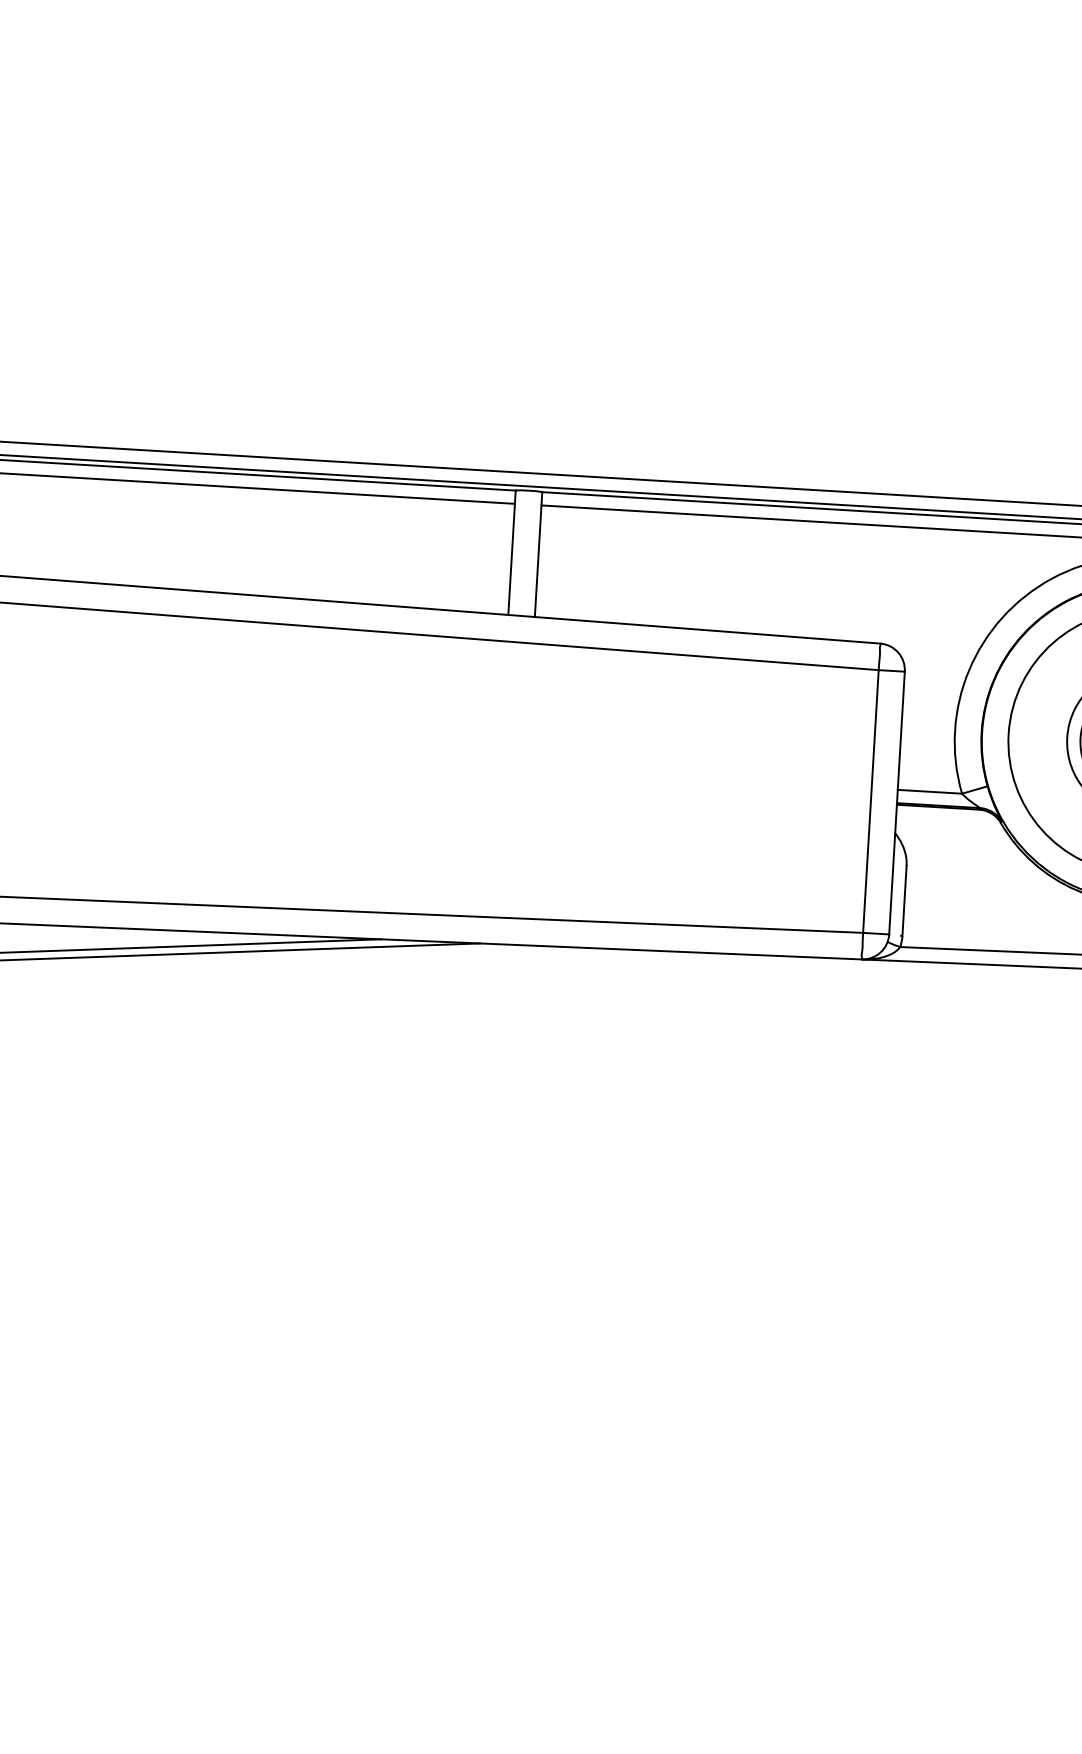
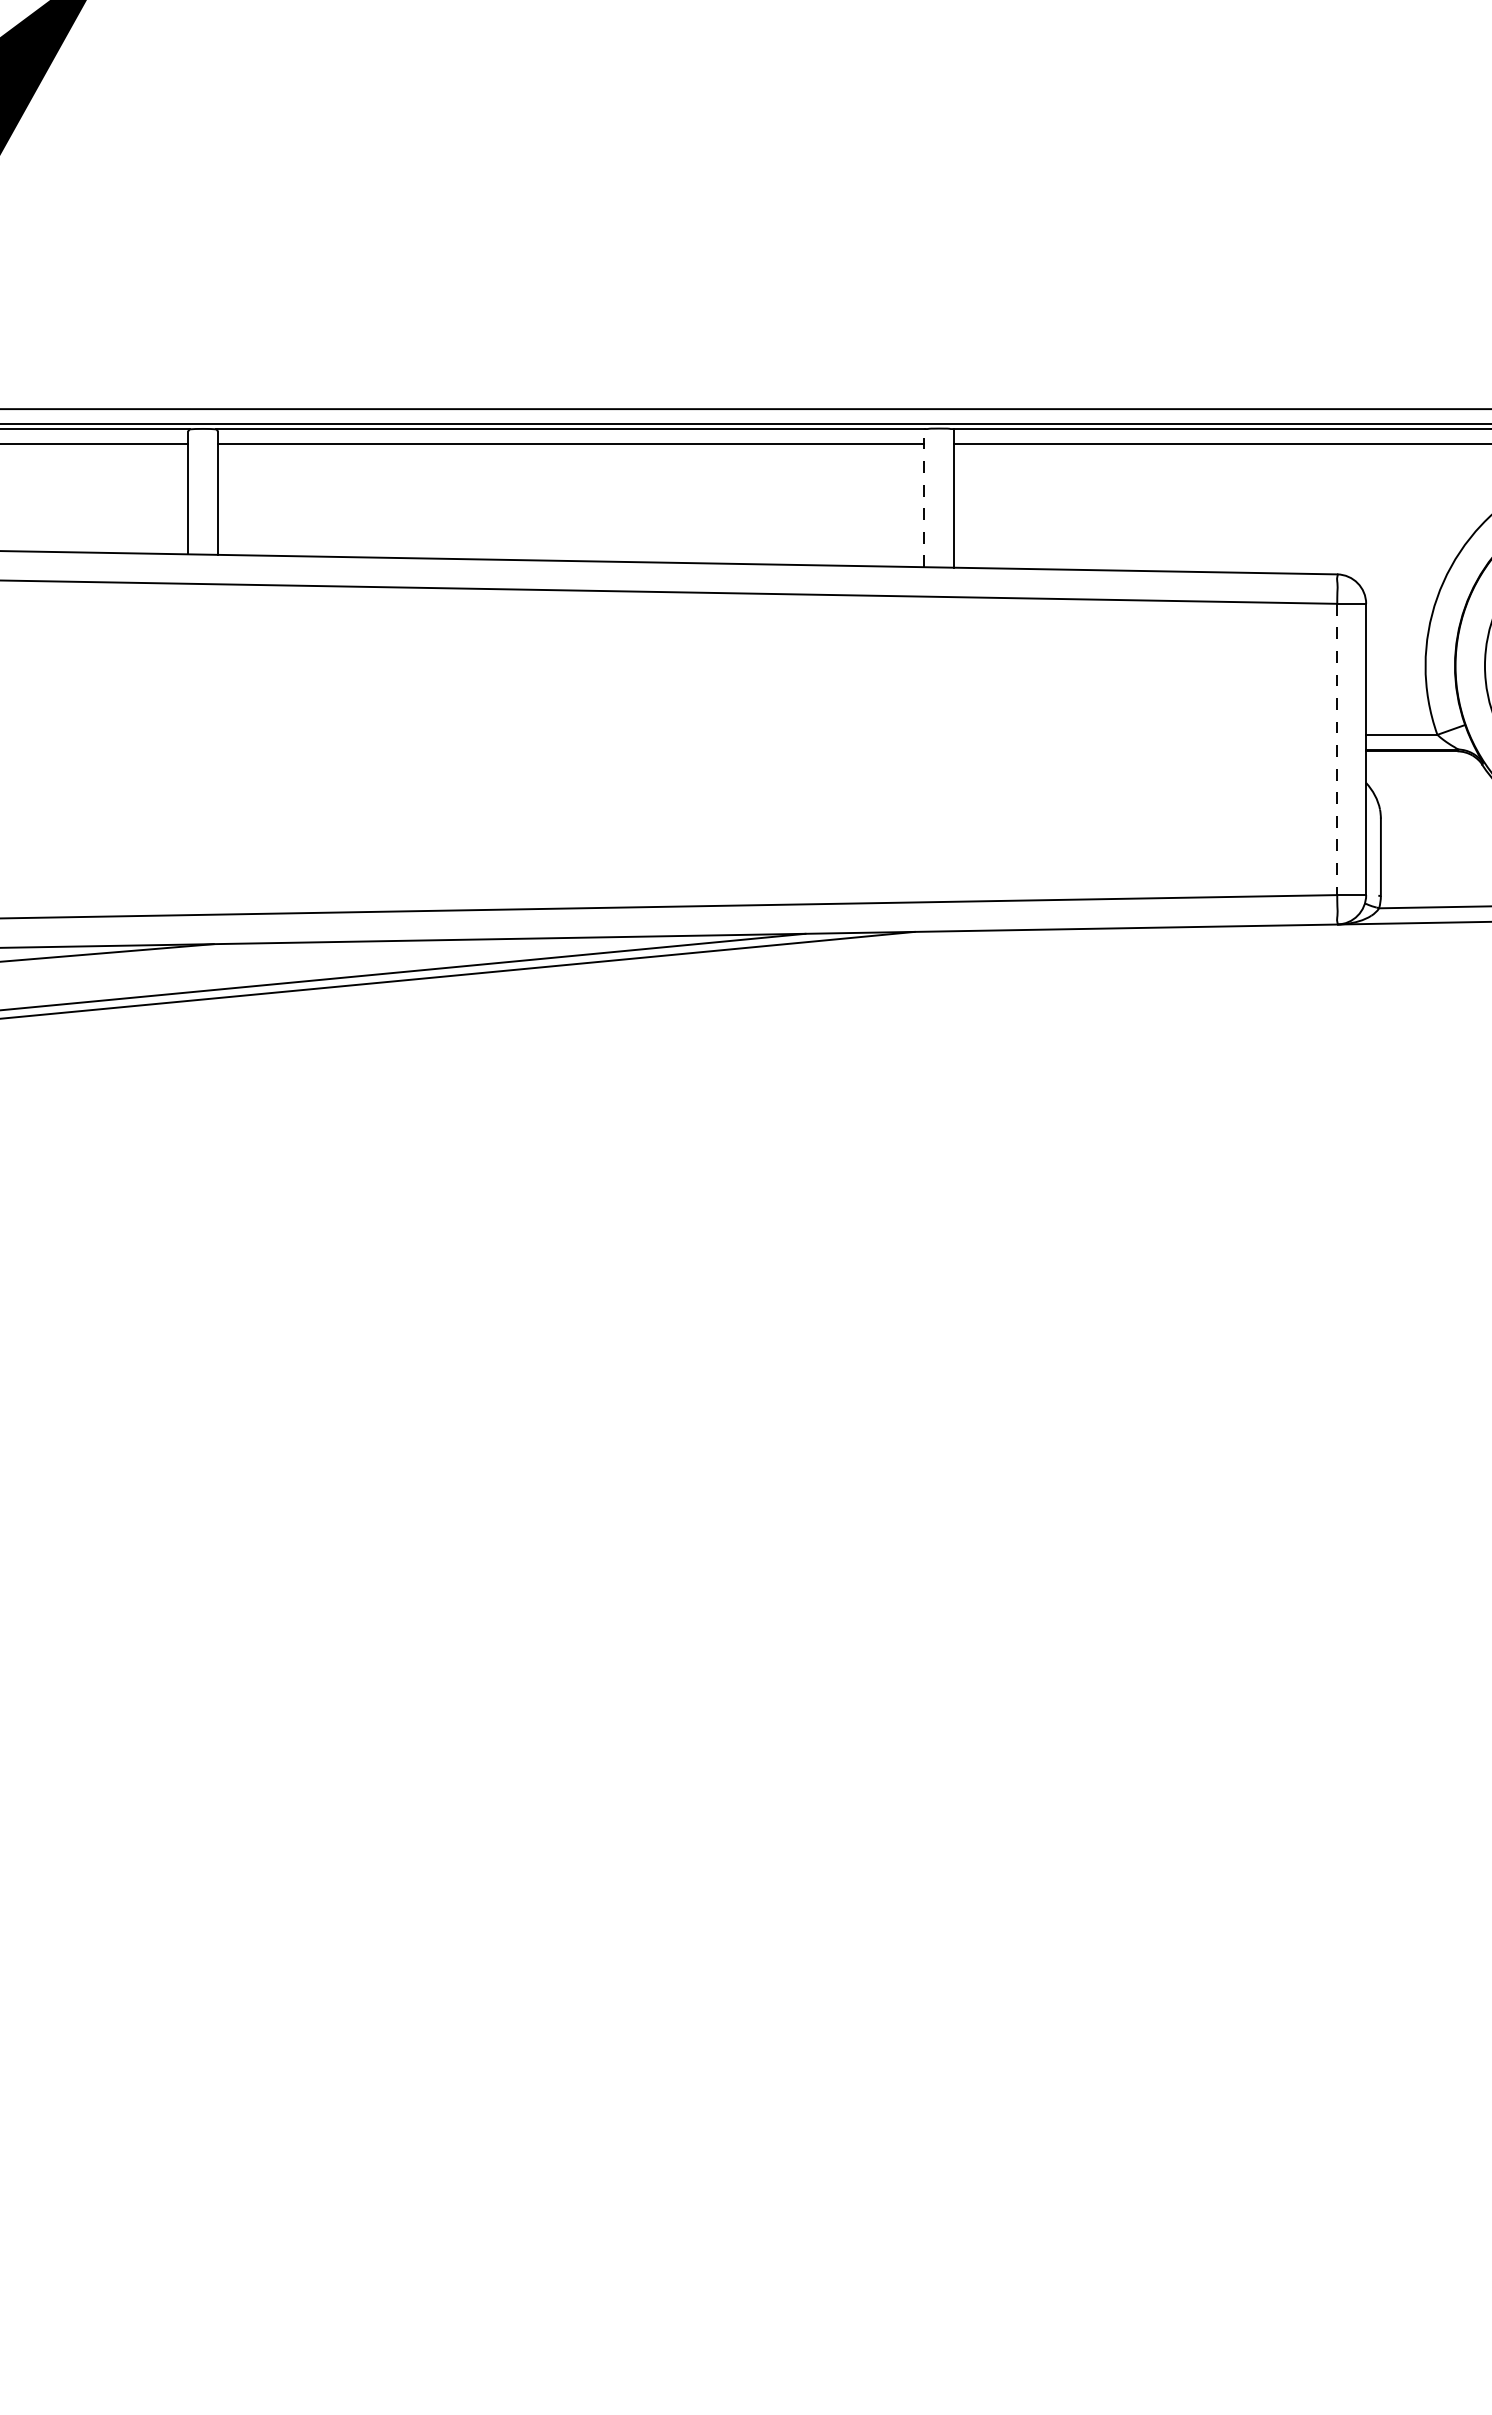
line: (512, 552) -> (924, 498), solid -> dashed
line: (871, 801) -> (1337, 749), solid -> dashed

